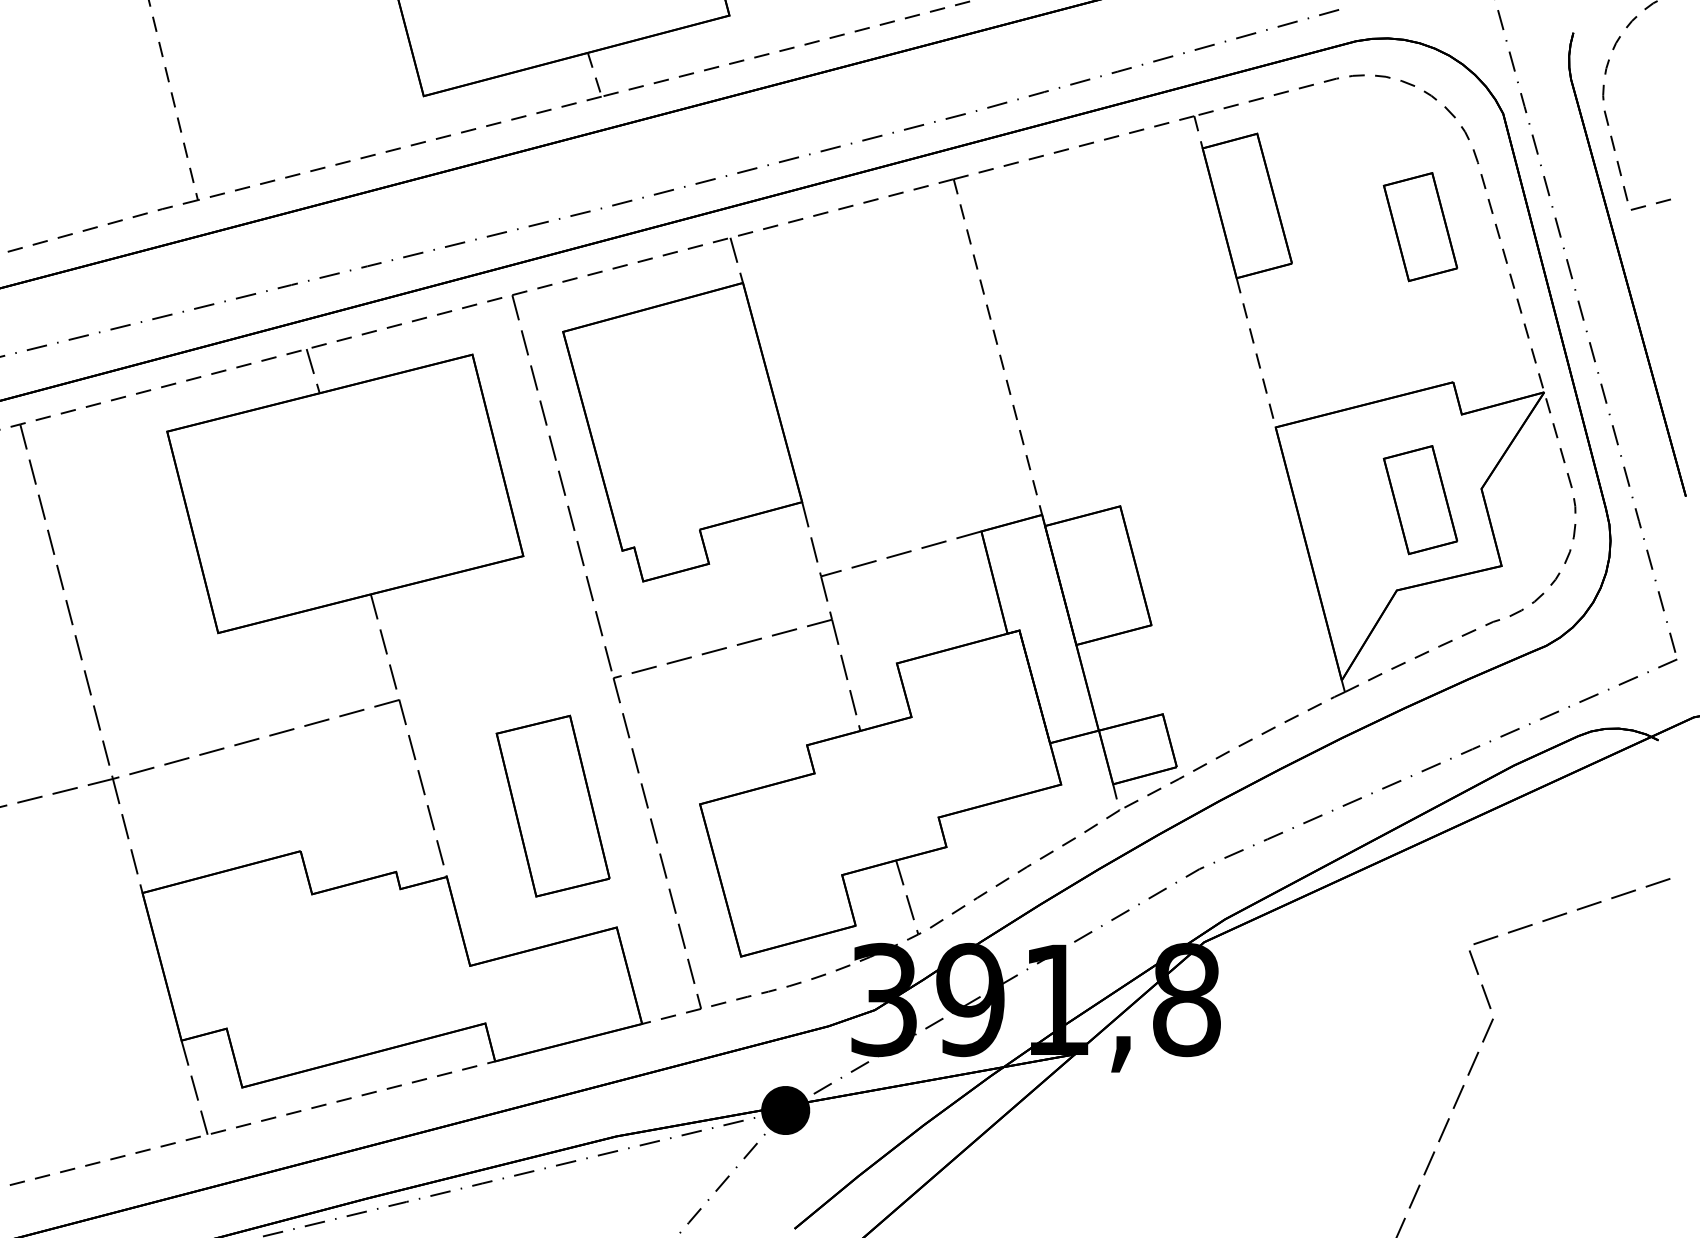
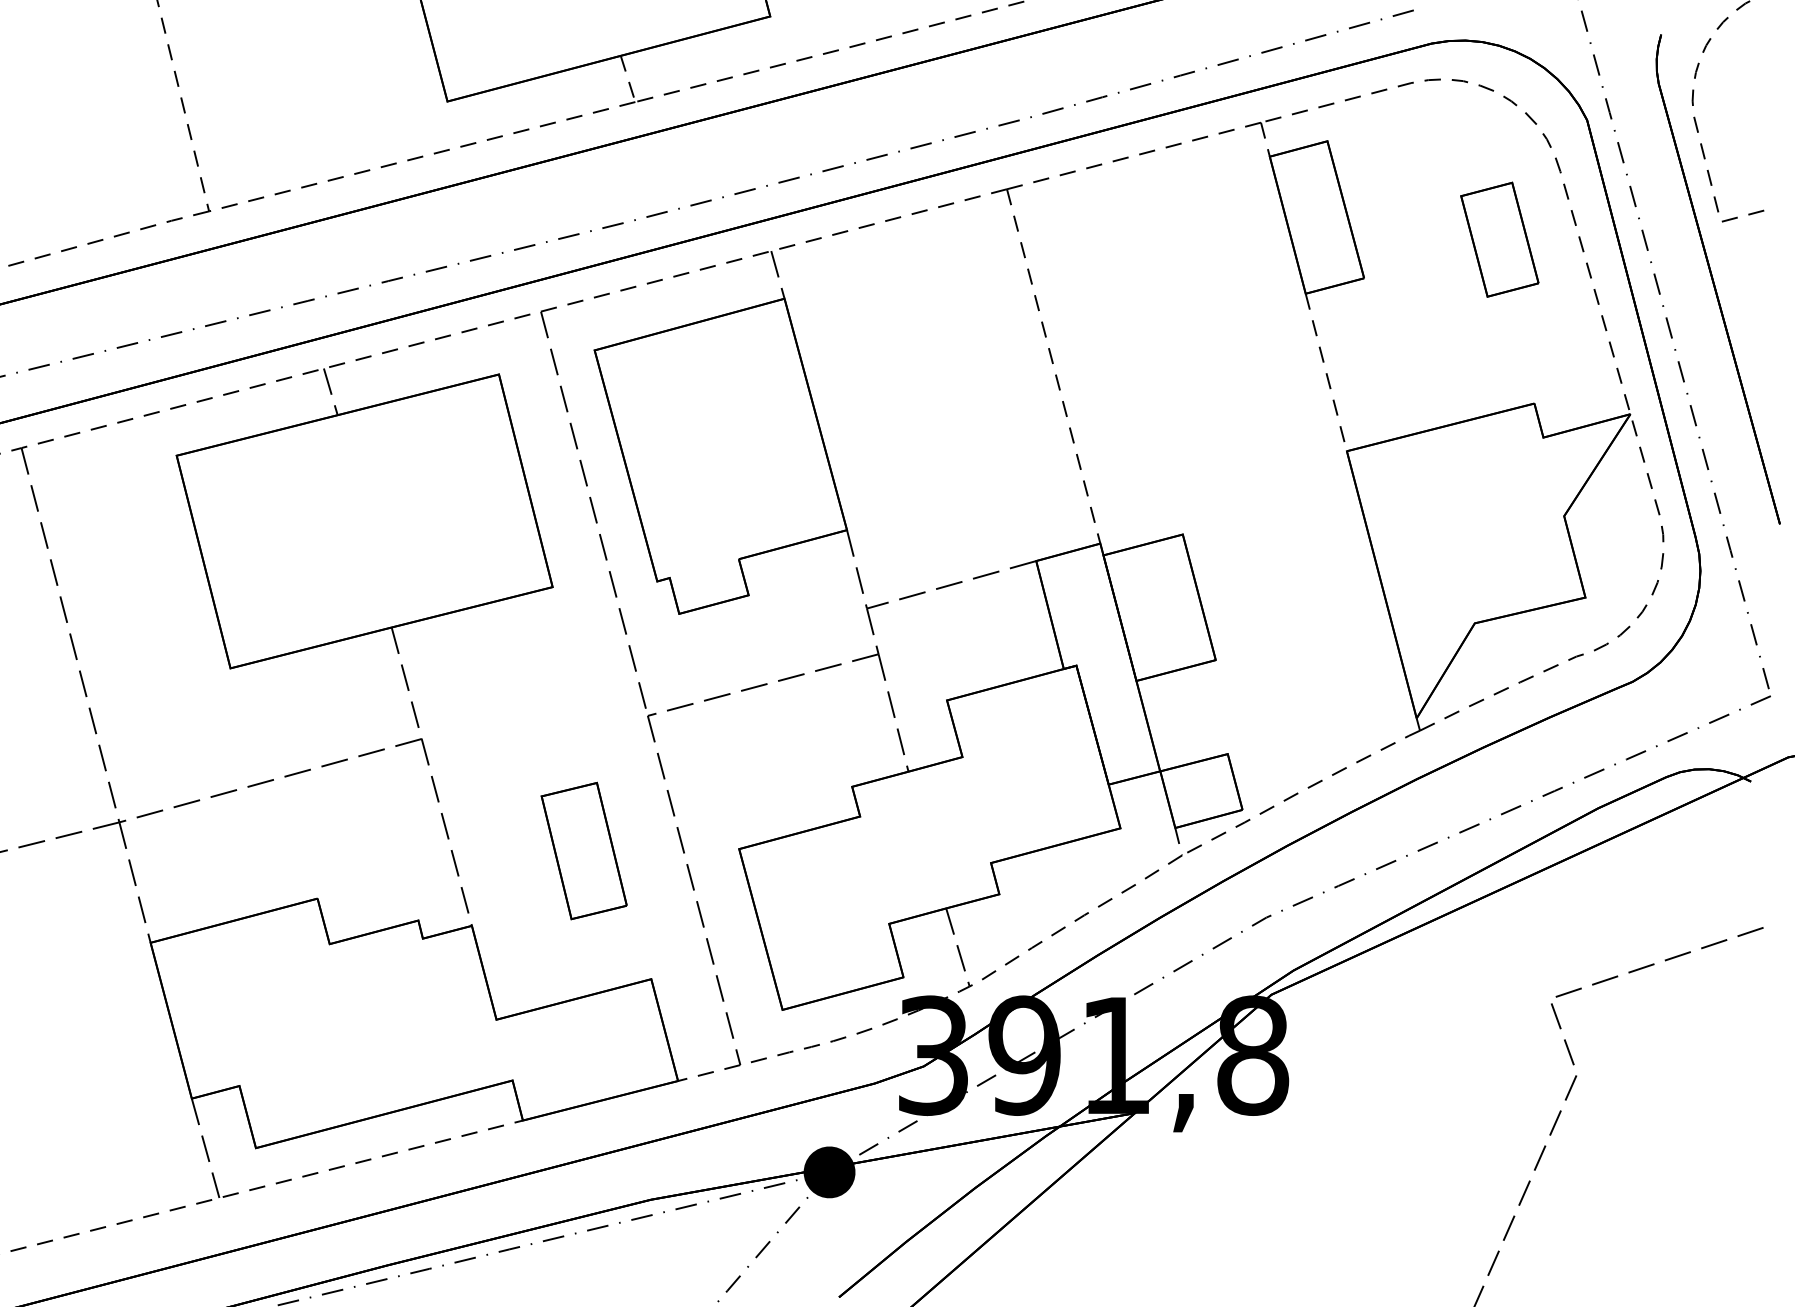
part: (1420, 500) -> (1499, 528), removed
part: (553, 805) -> (584, 850), size x0.71

